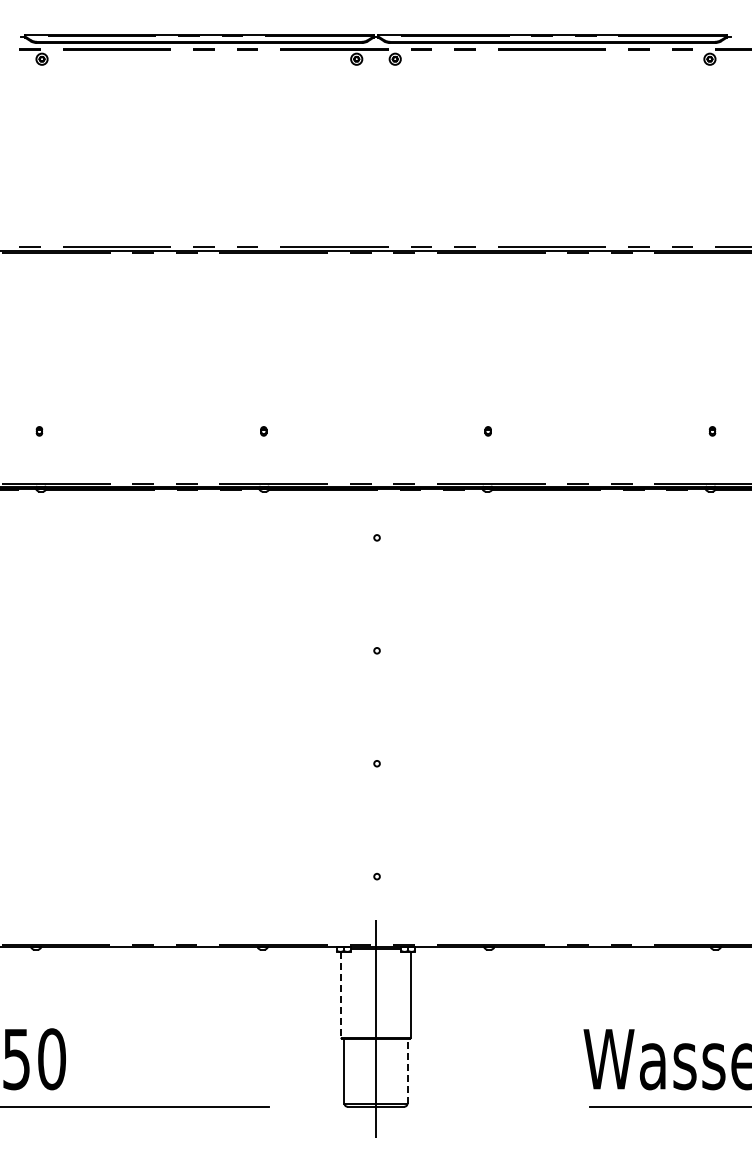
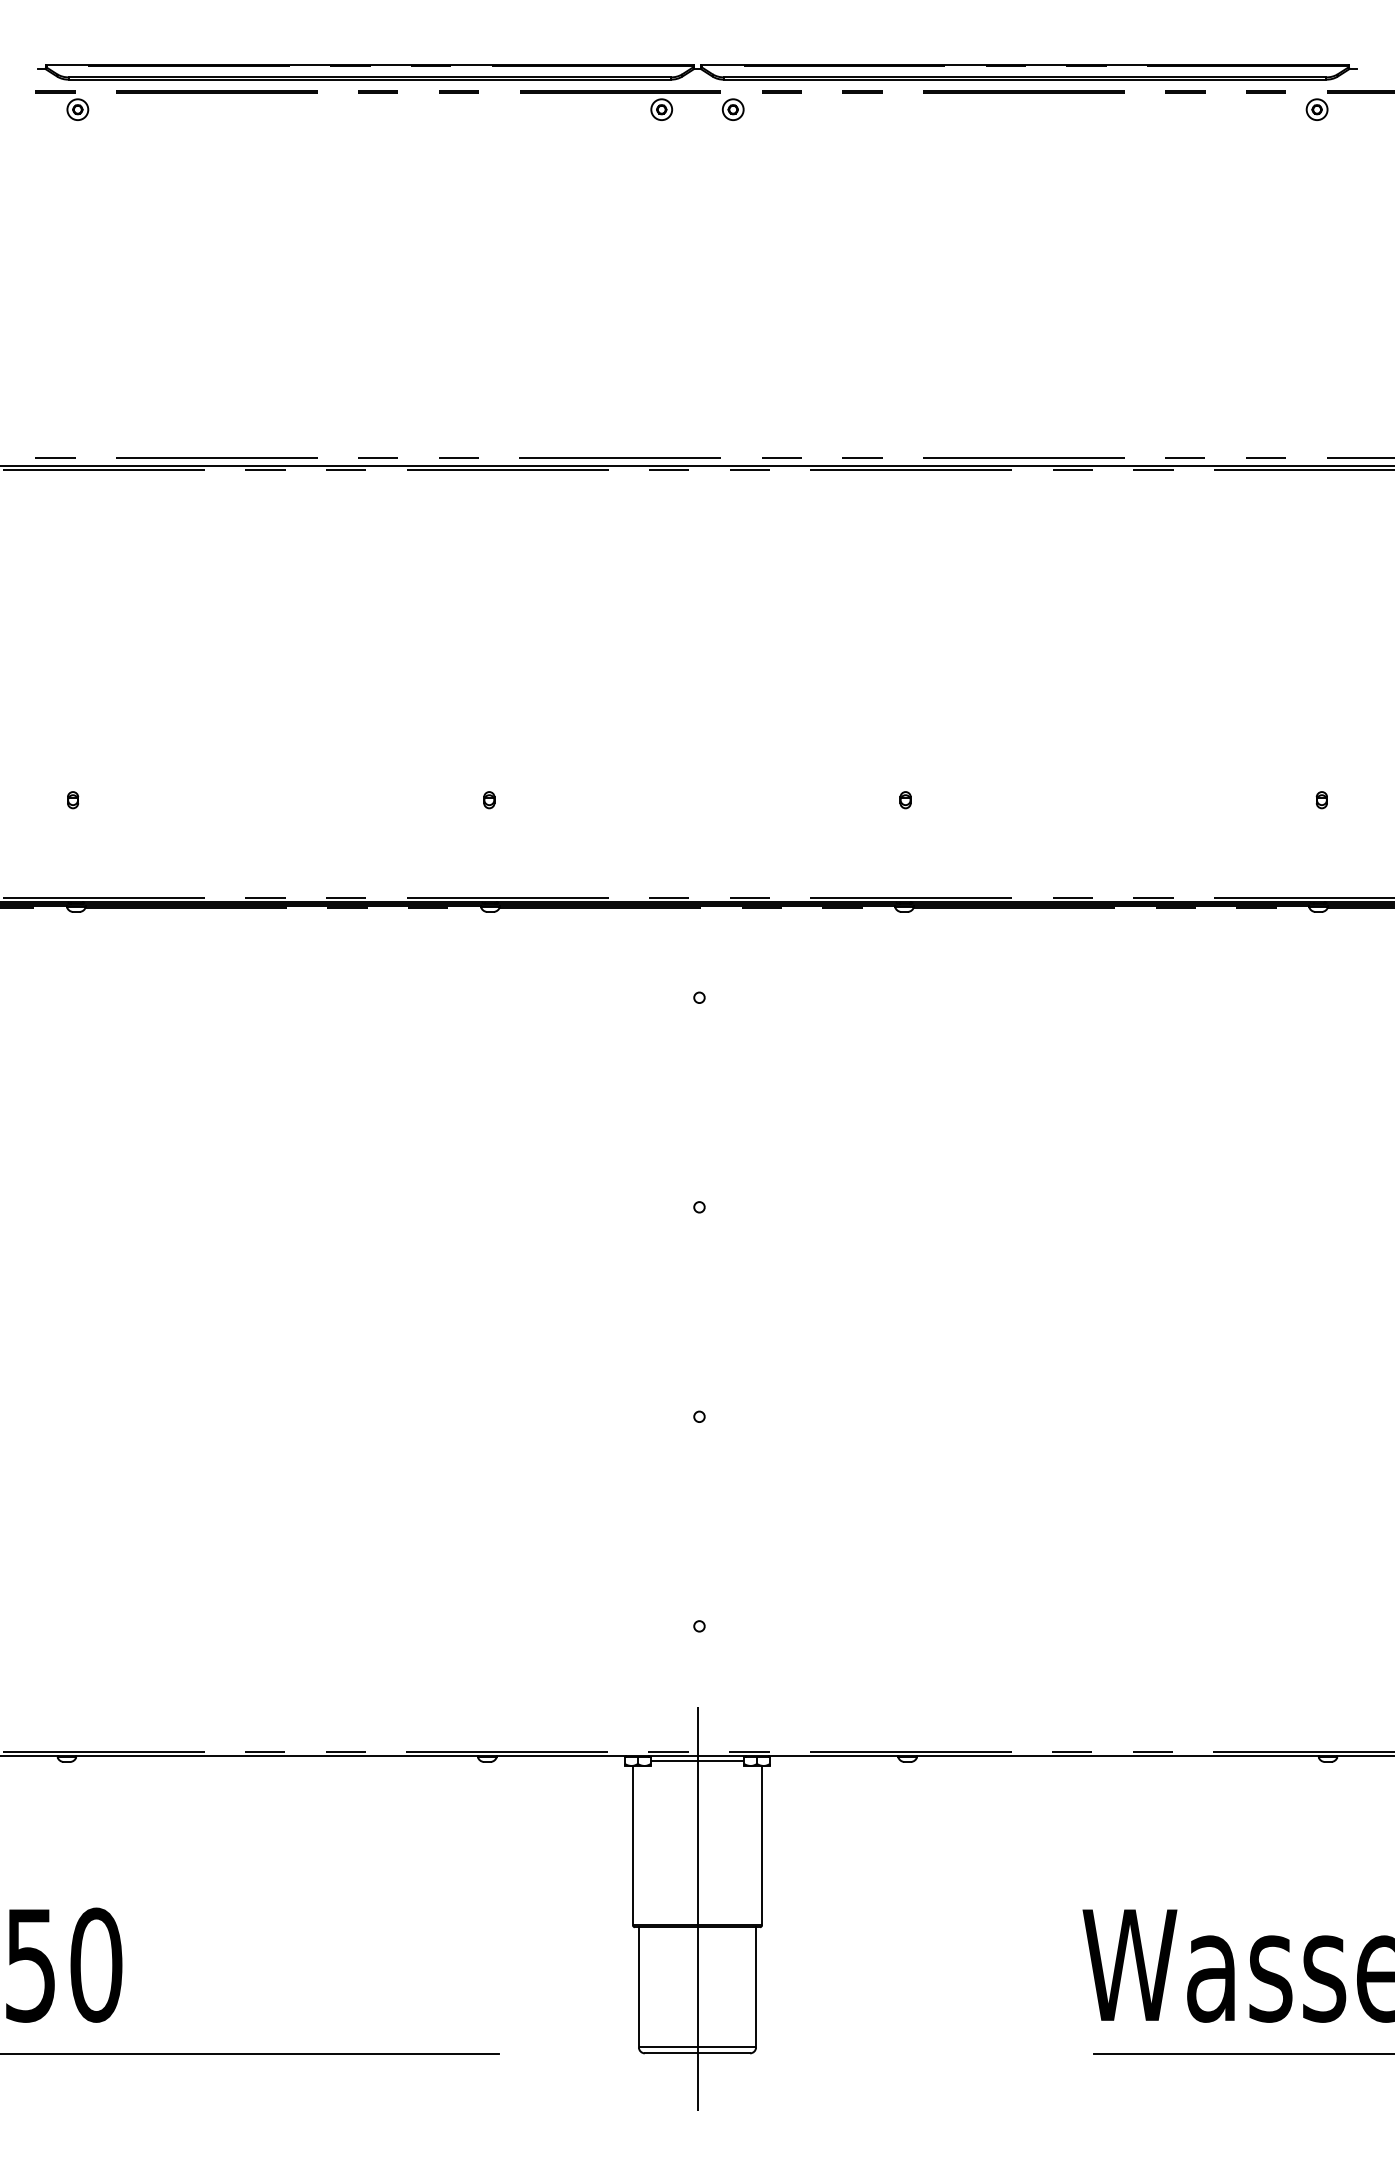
line: (341, 994) -> (633, 1845), dashed -> solid
line: (407, 1070) -> (755, 1986), dashed -> solid

